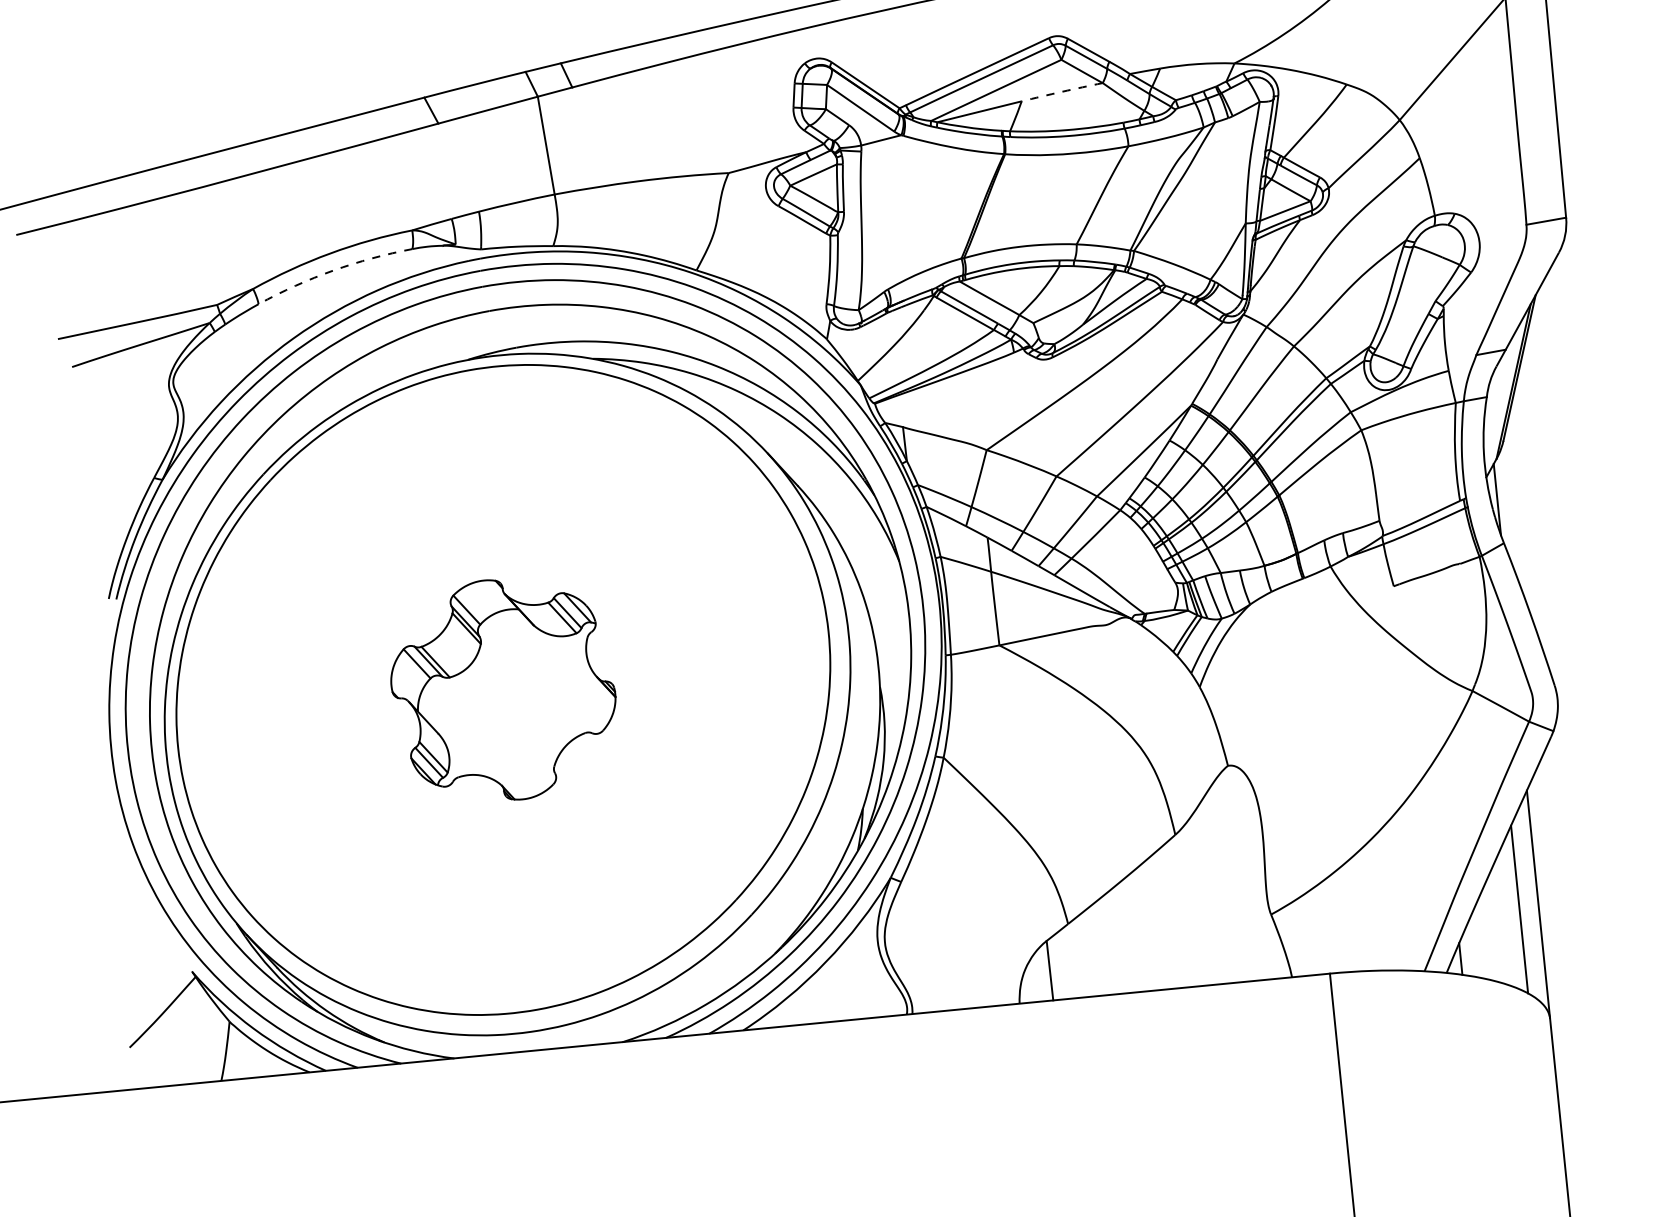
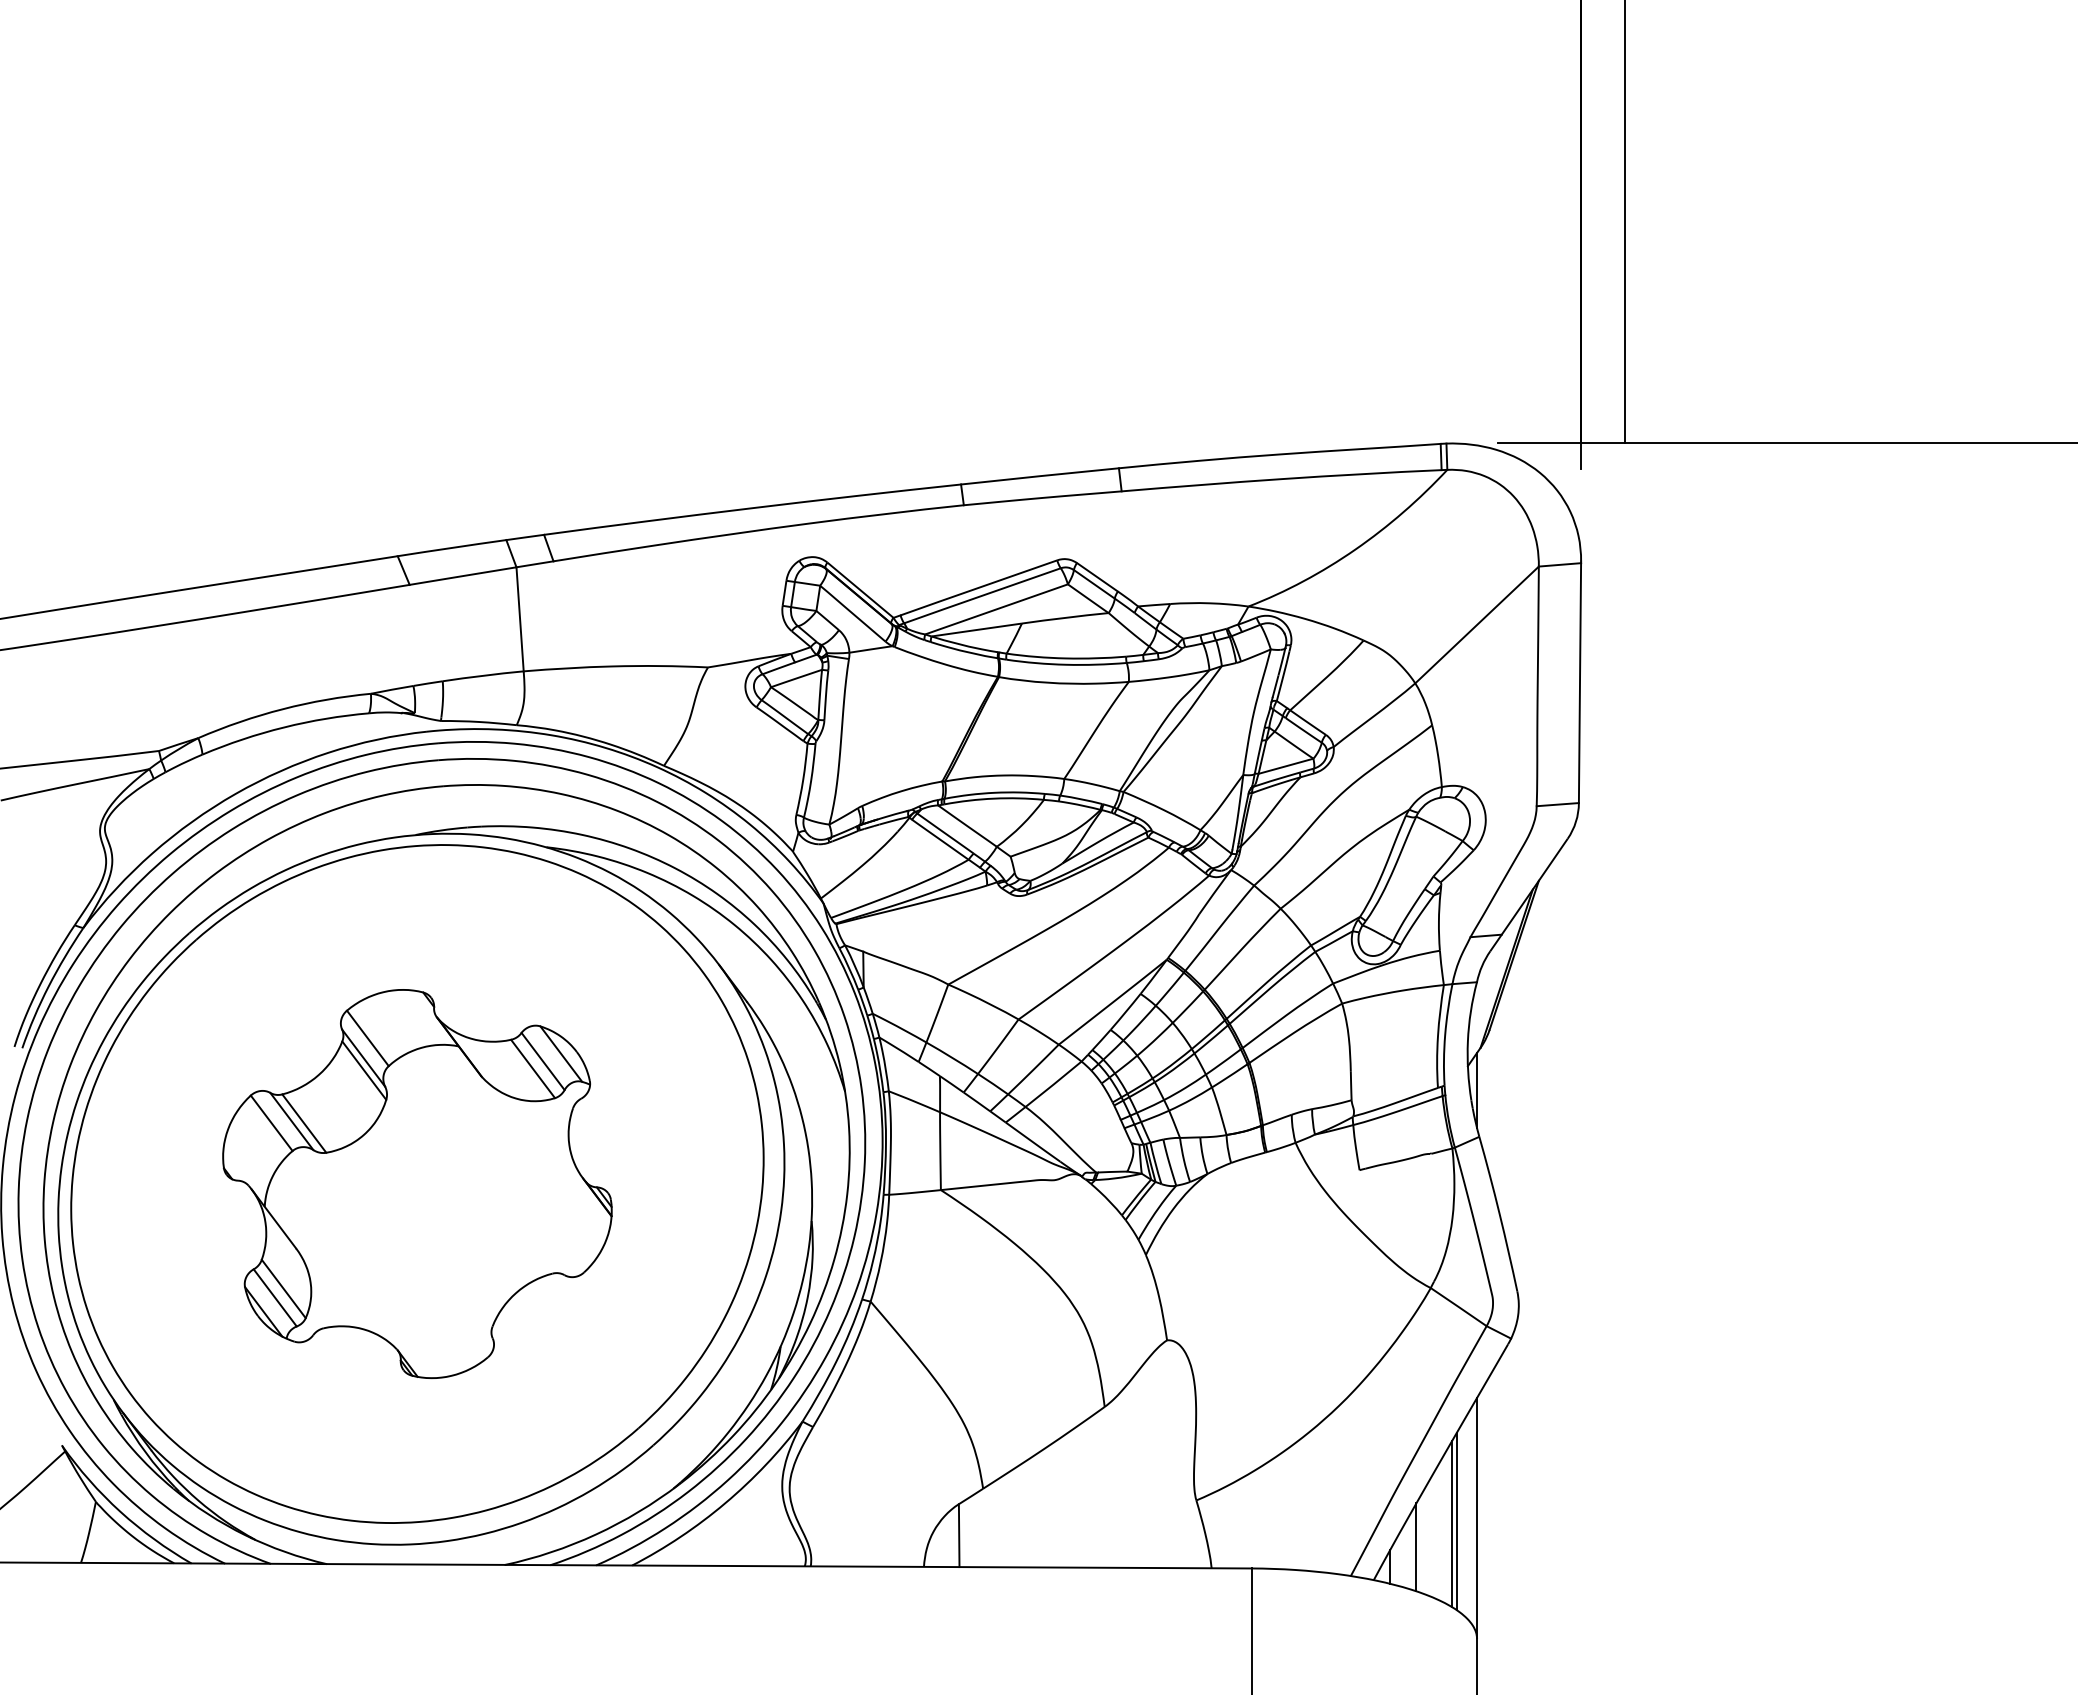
arc: (1062, 91) -> (1065, 617), dashed -> solid
arc: (333, 270) -> (284, 727), dashed -> solid
part: (503, 689) -> (417, 1183), size x1.67
line: (1514, 912) -> (1451, 1524), added
line: (1483, 937) -> (1416, 1547), added

